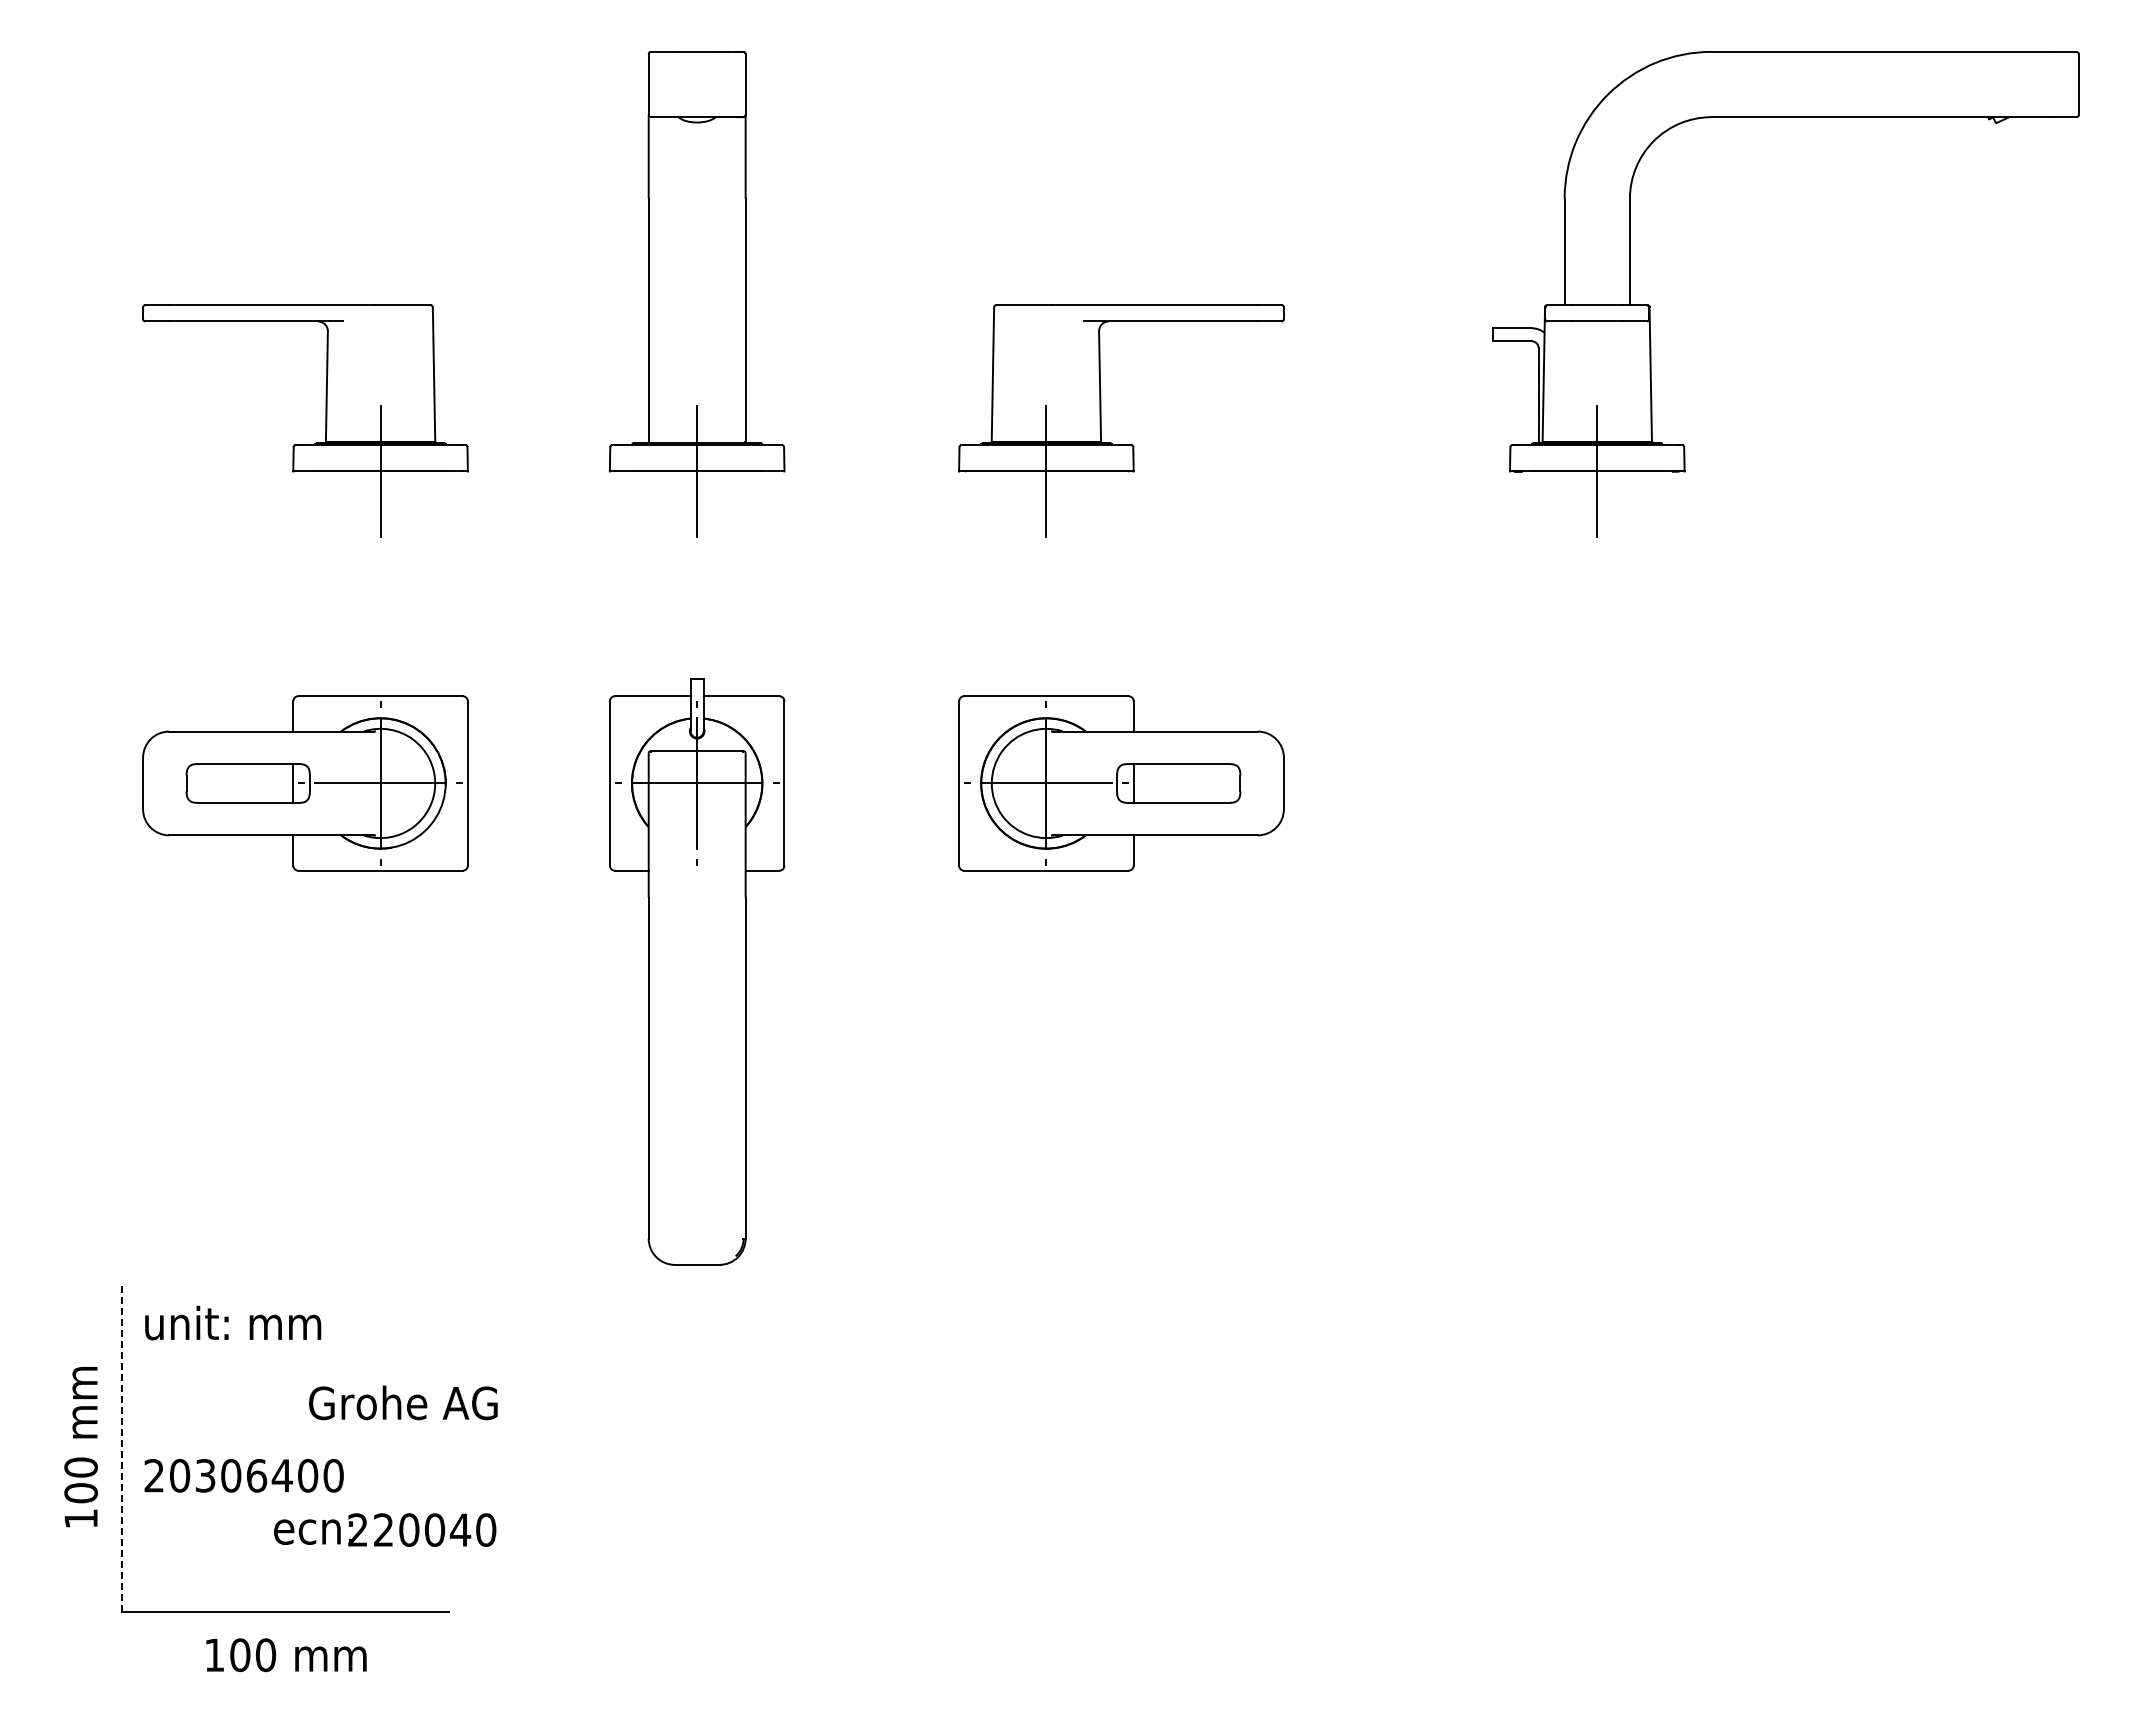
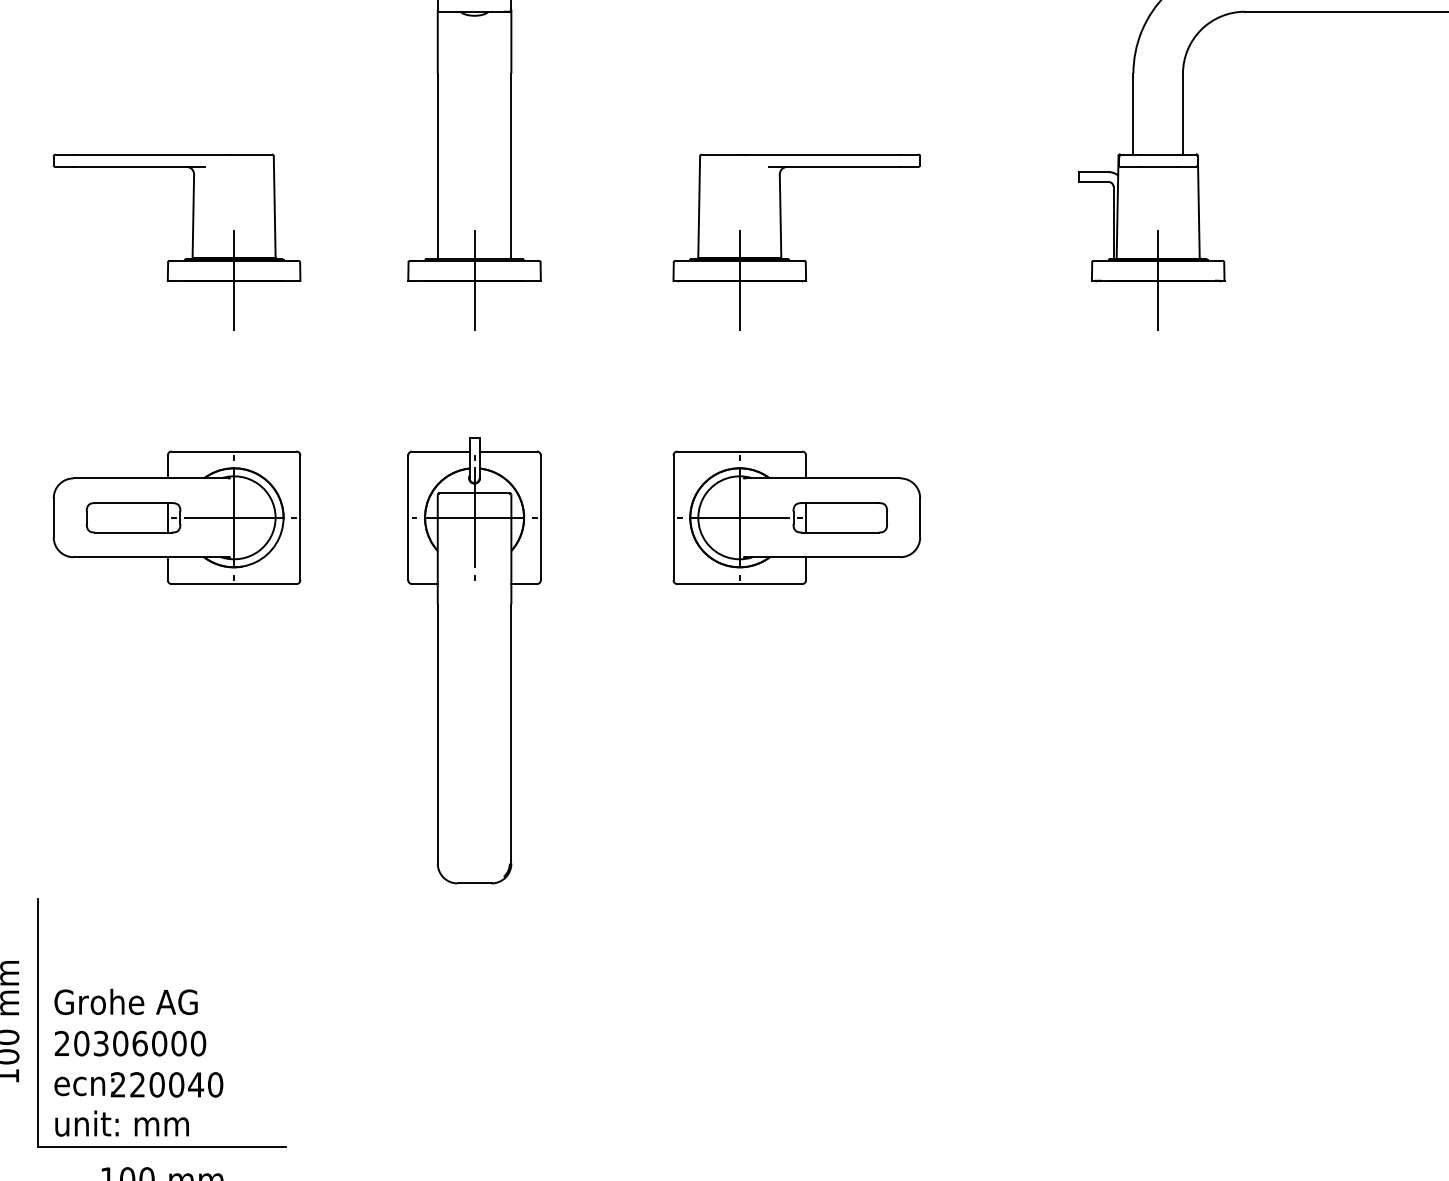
text: (233, 1322) -> (122, 1123), moved
text: (403, 1402) -> (126, 1001), moved
line: (122, 1448) -> (38, 1022), dashed -> solid
text: (281, 1475) -> (158, 1043), 20306400 -> 20306000
text: (385, 1529) -> (139, 1084), moved

